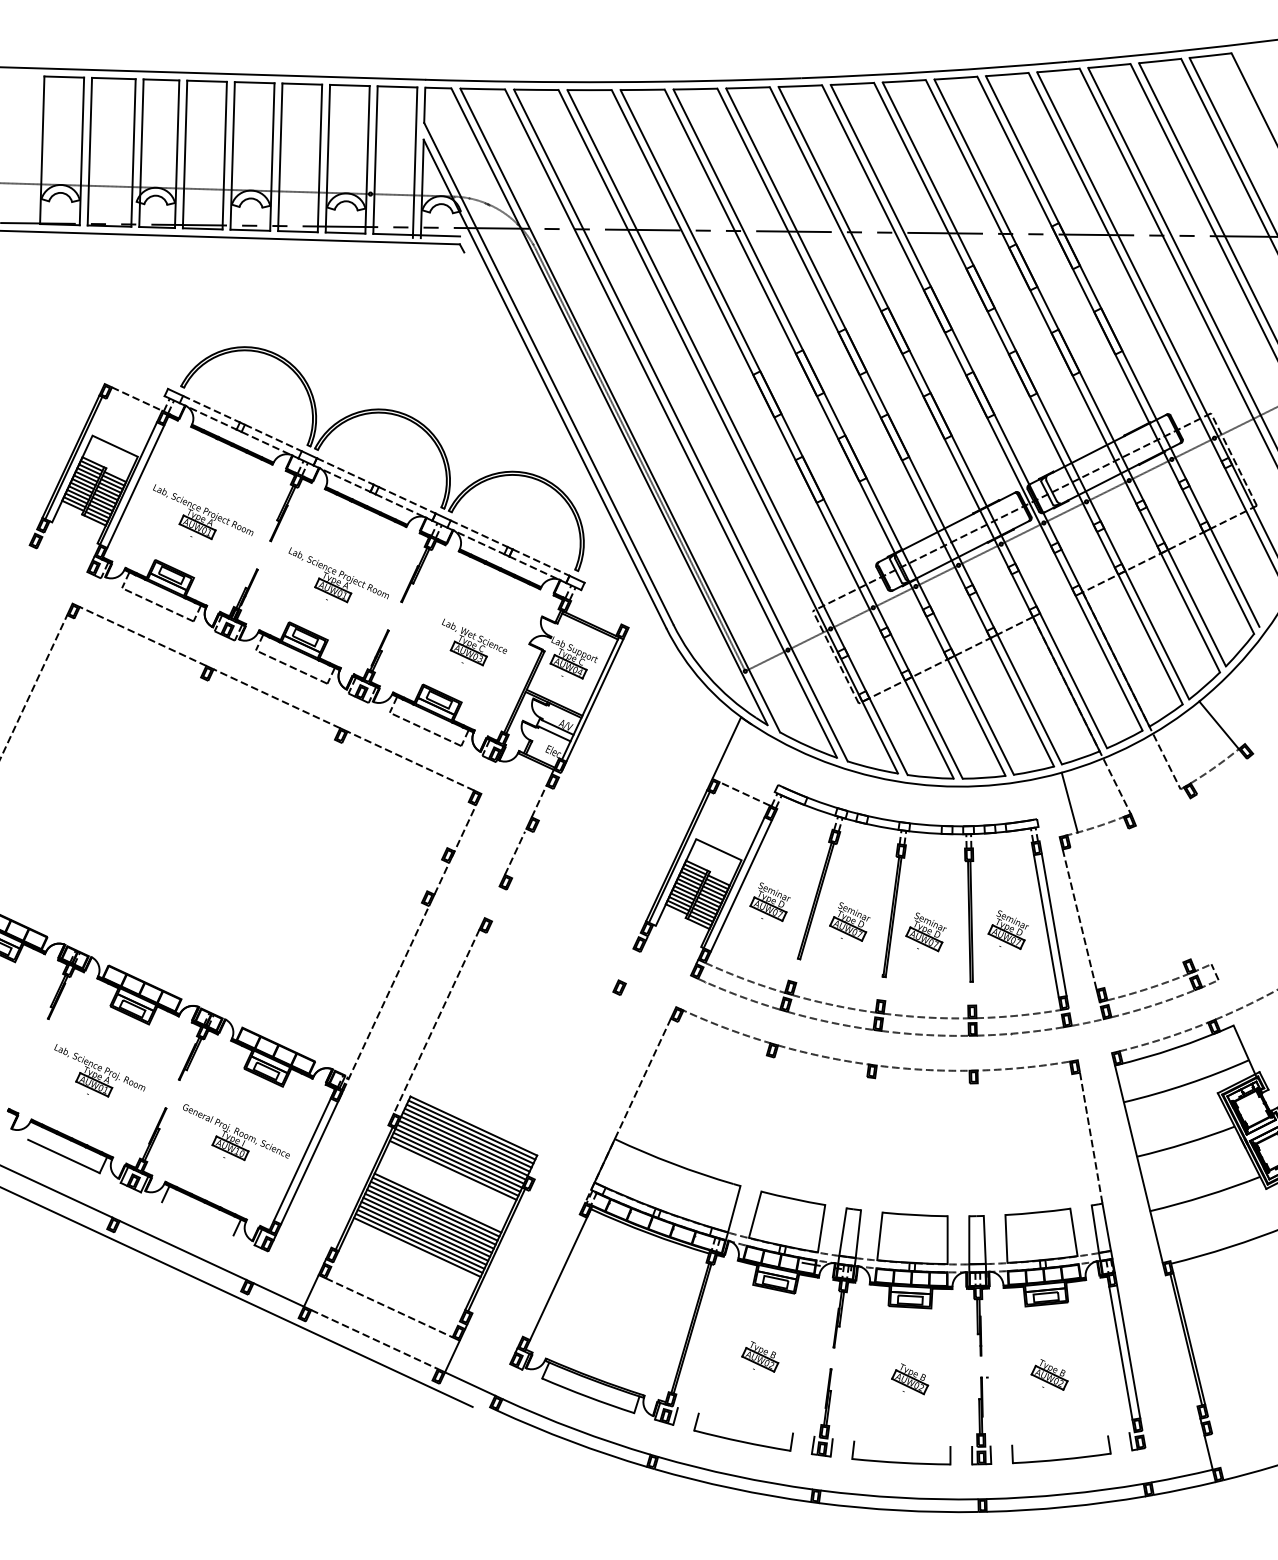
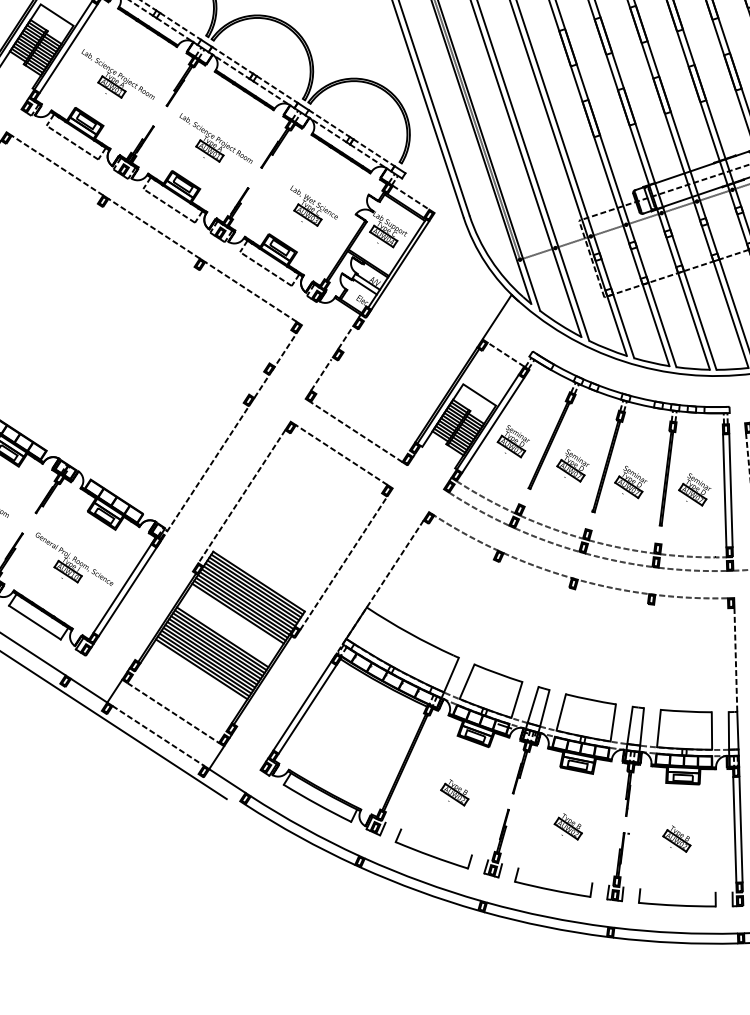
line: (596, 612) -> (411, 197), added
line: (569, 918) -> (356, 431), added
line: (555, 950) -> (341, 454), added
line: (577, 1087) -> (343, 563), added
line: (197, 1218) -> (34, 622), added
line: (552, 1270) -> (303, 702), added

